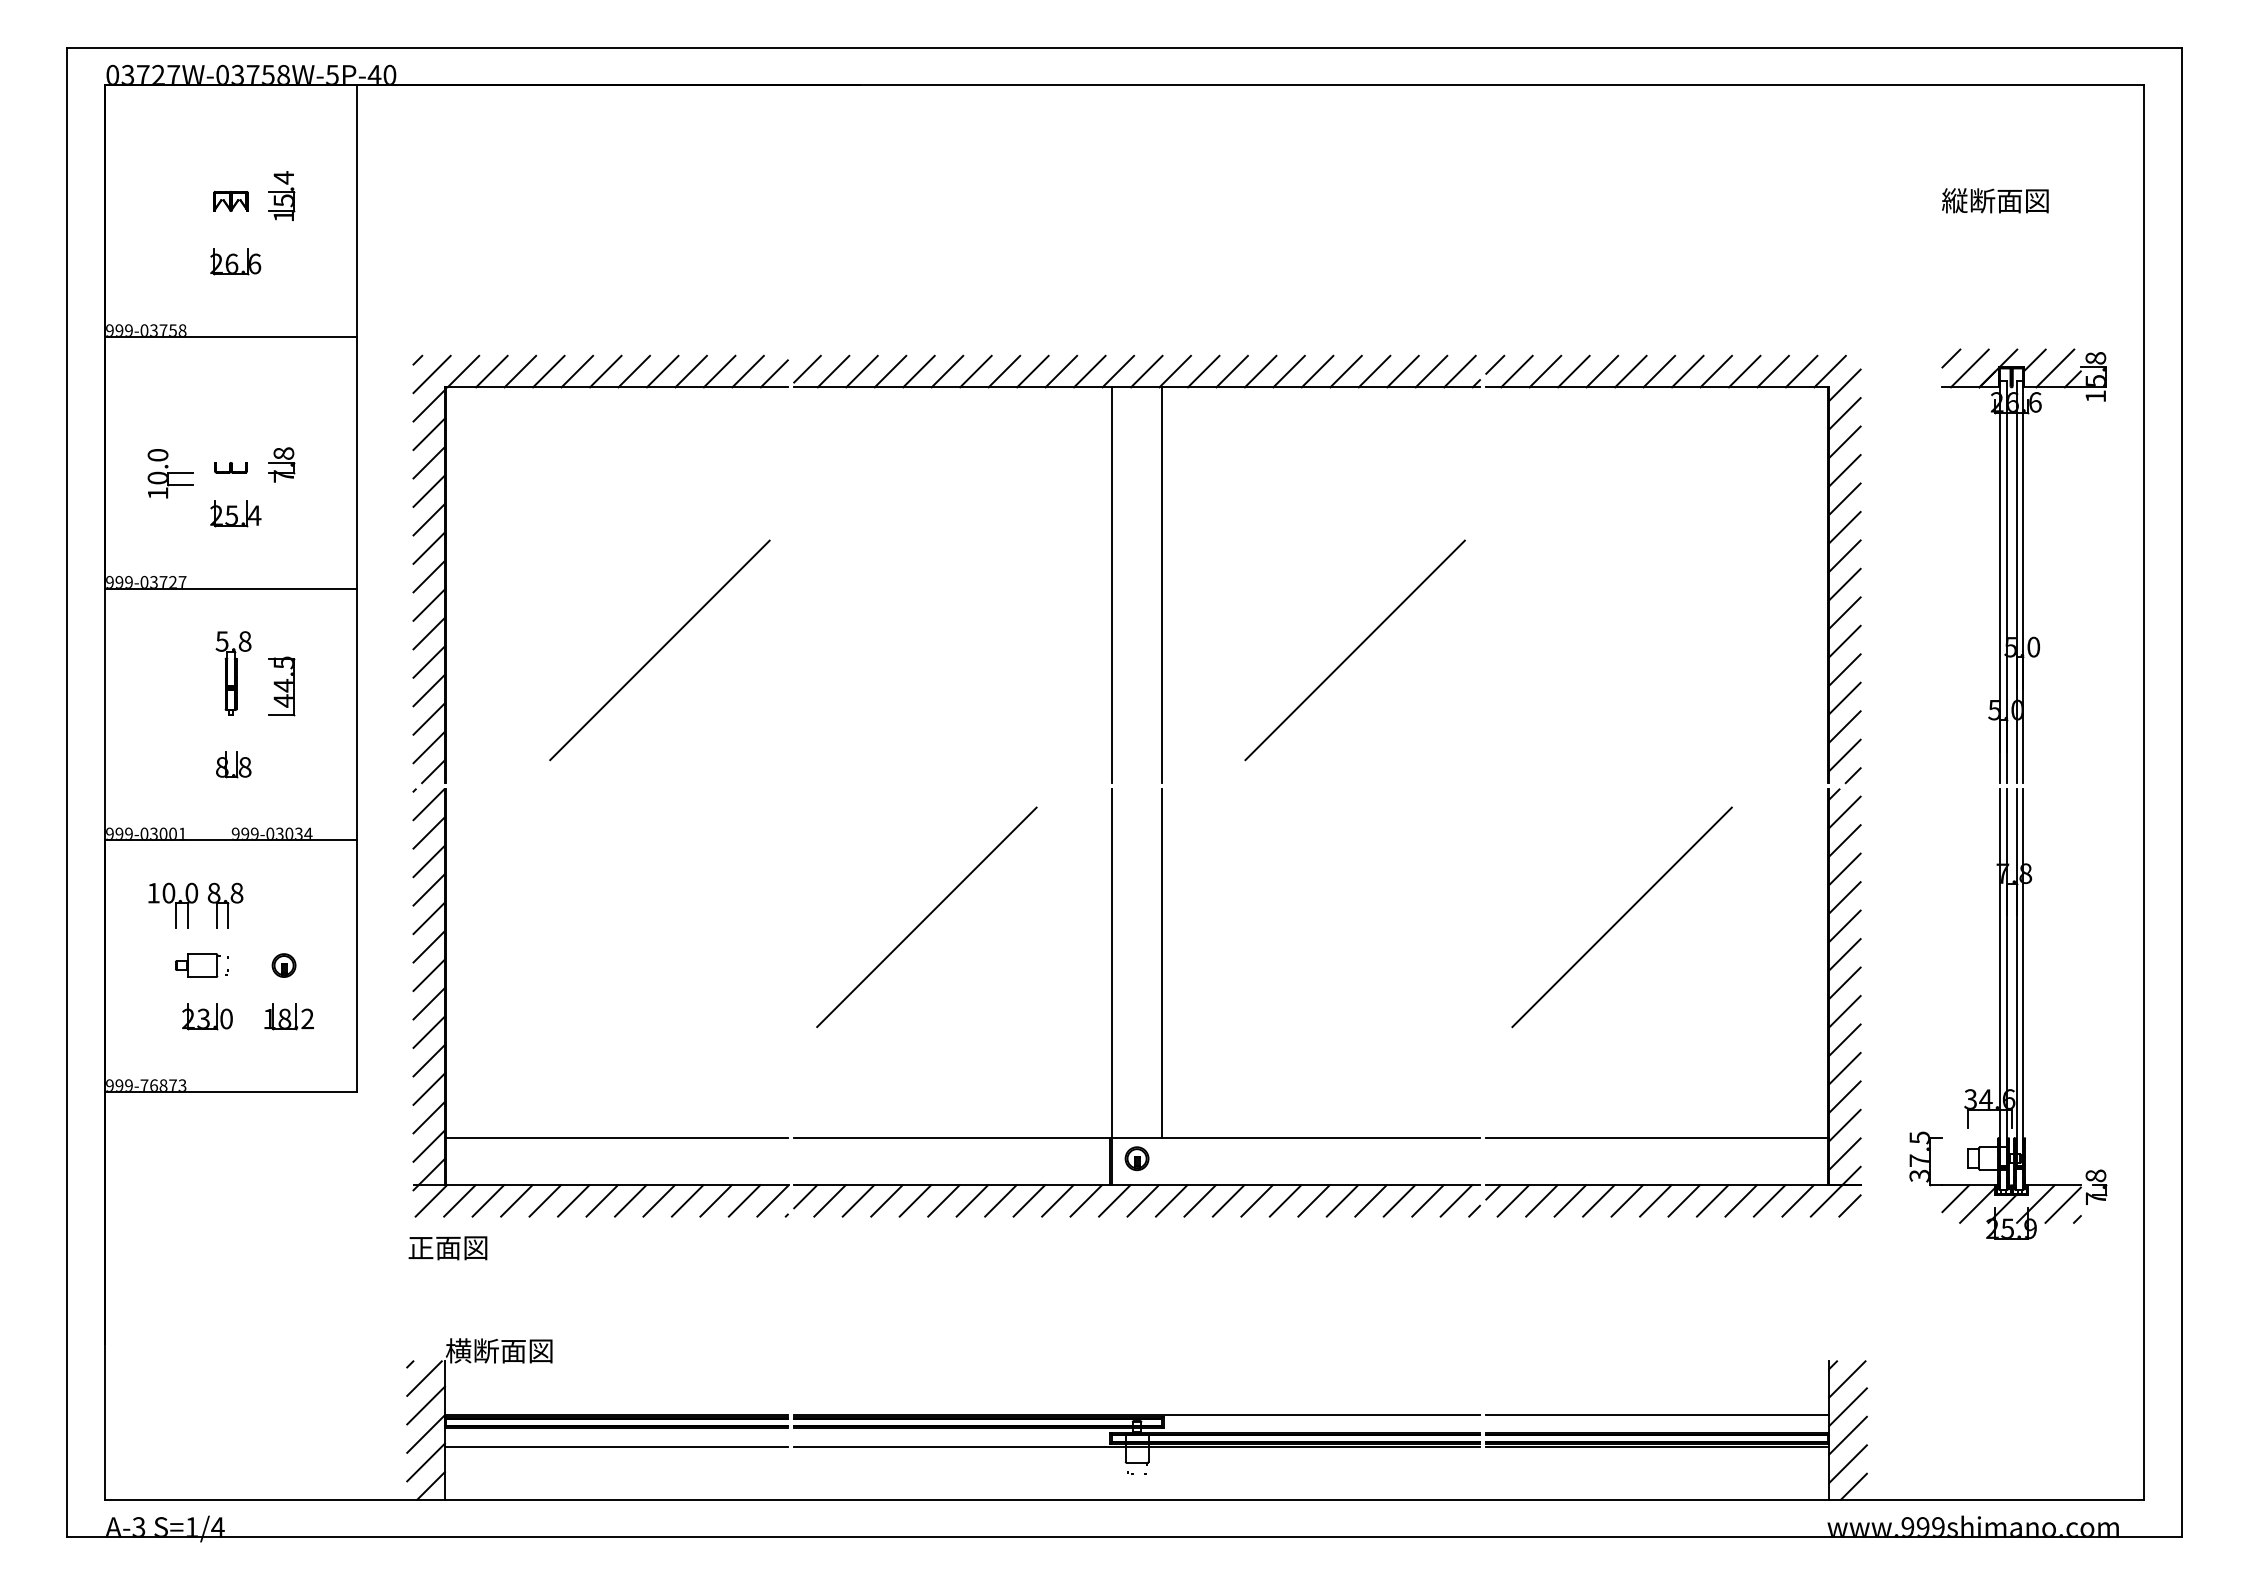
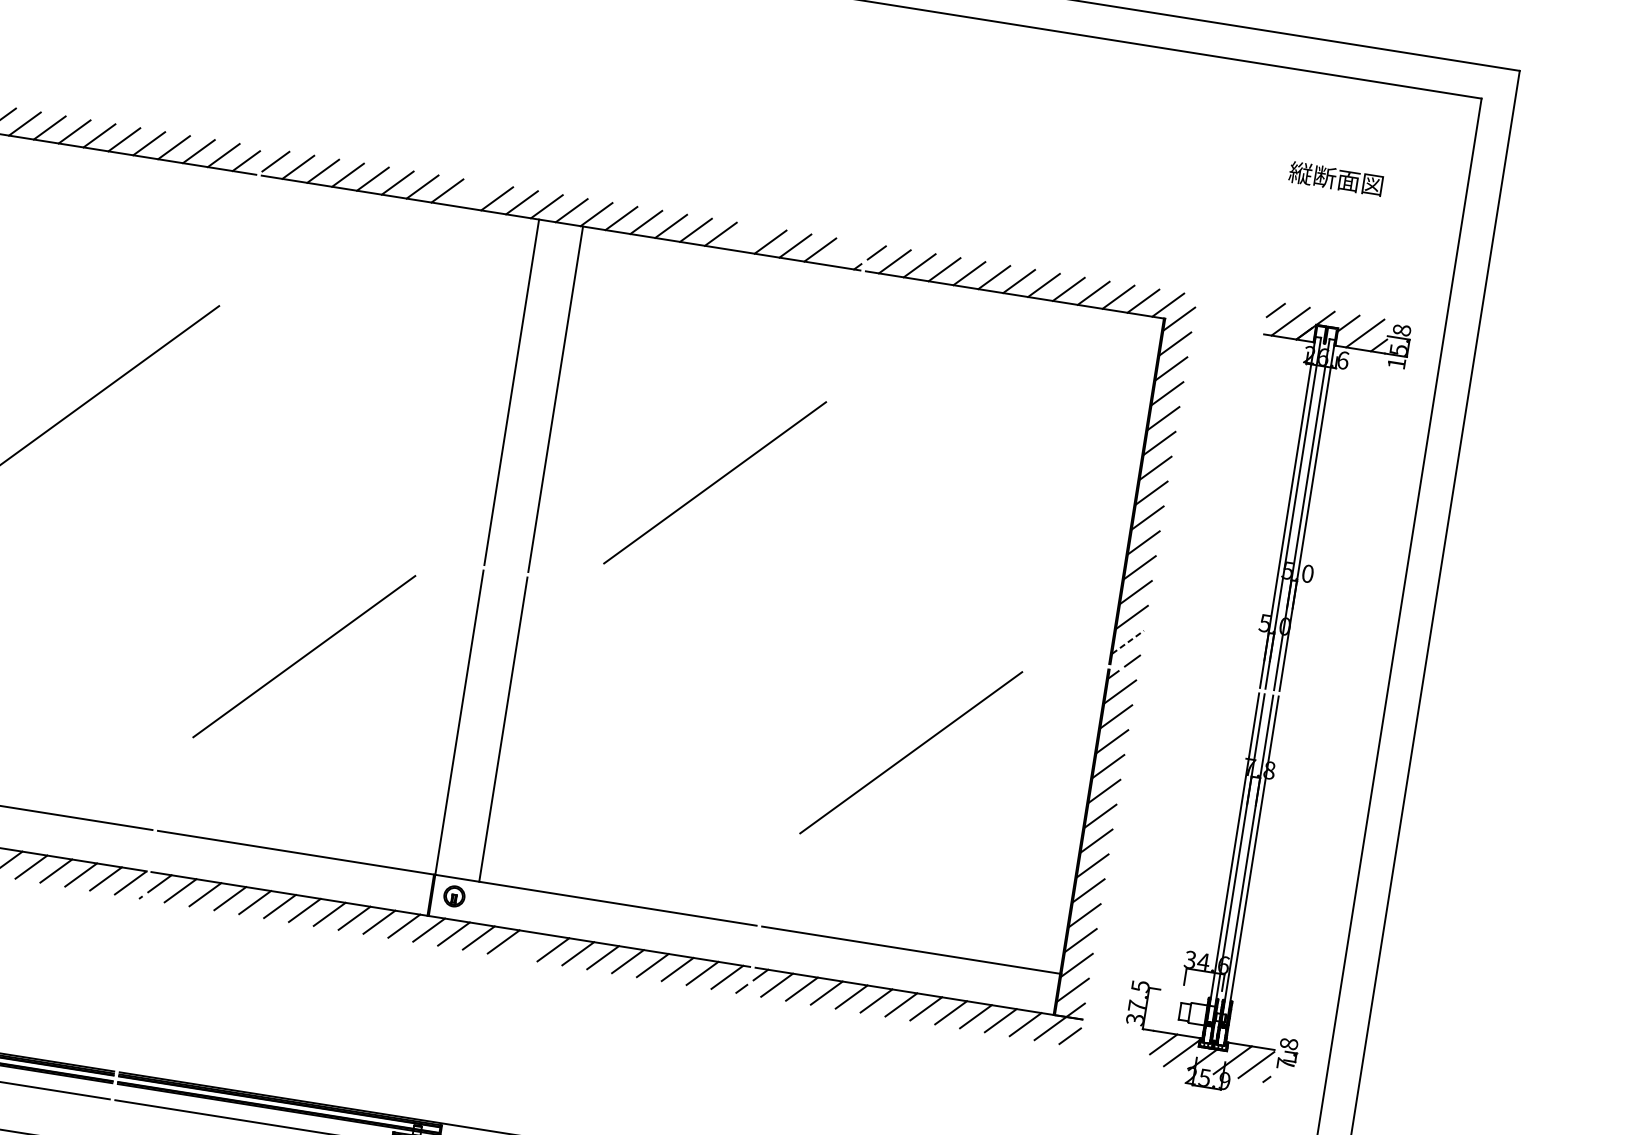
line: (1032, 371) -> (471, 194), removed
line: (1345, 371) -> (745, 238), removed
line: (1459, 371) -> (844, 253), removed
line: (1845, 755) -> (1128, 642), solid -> dashed
line: (1228, 1200) -> (528, 945), removed

